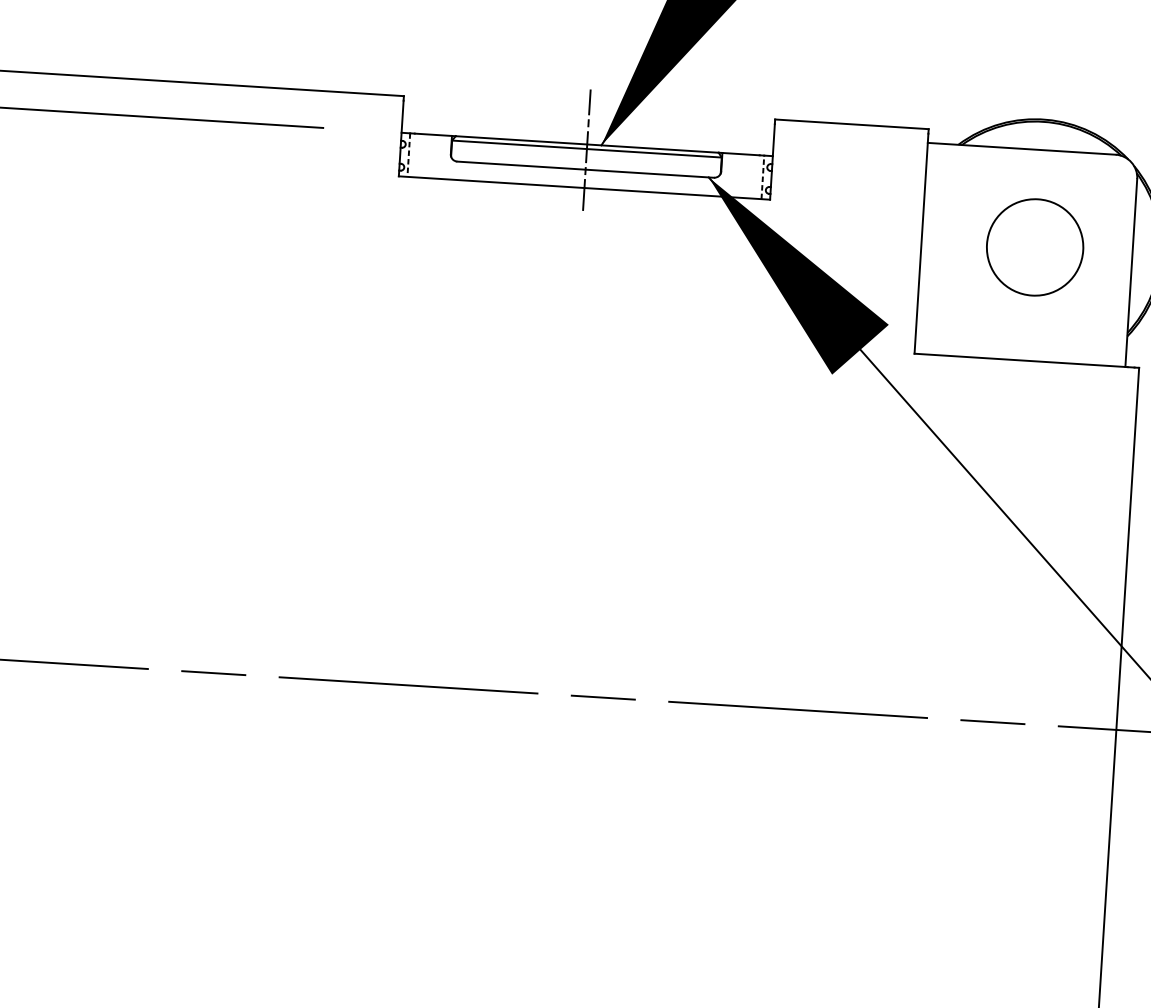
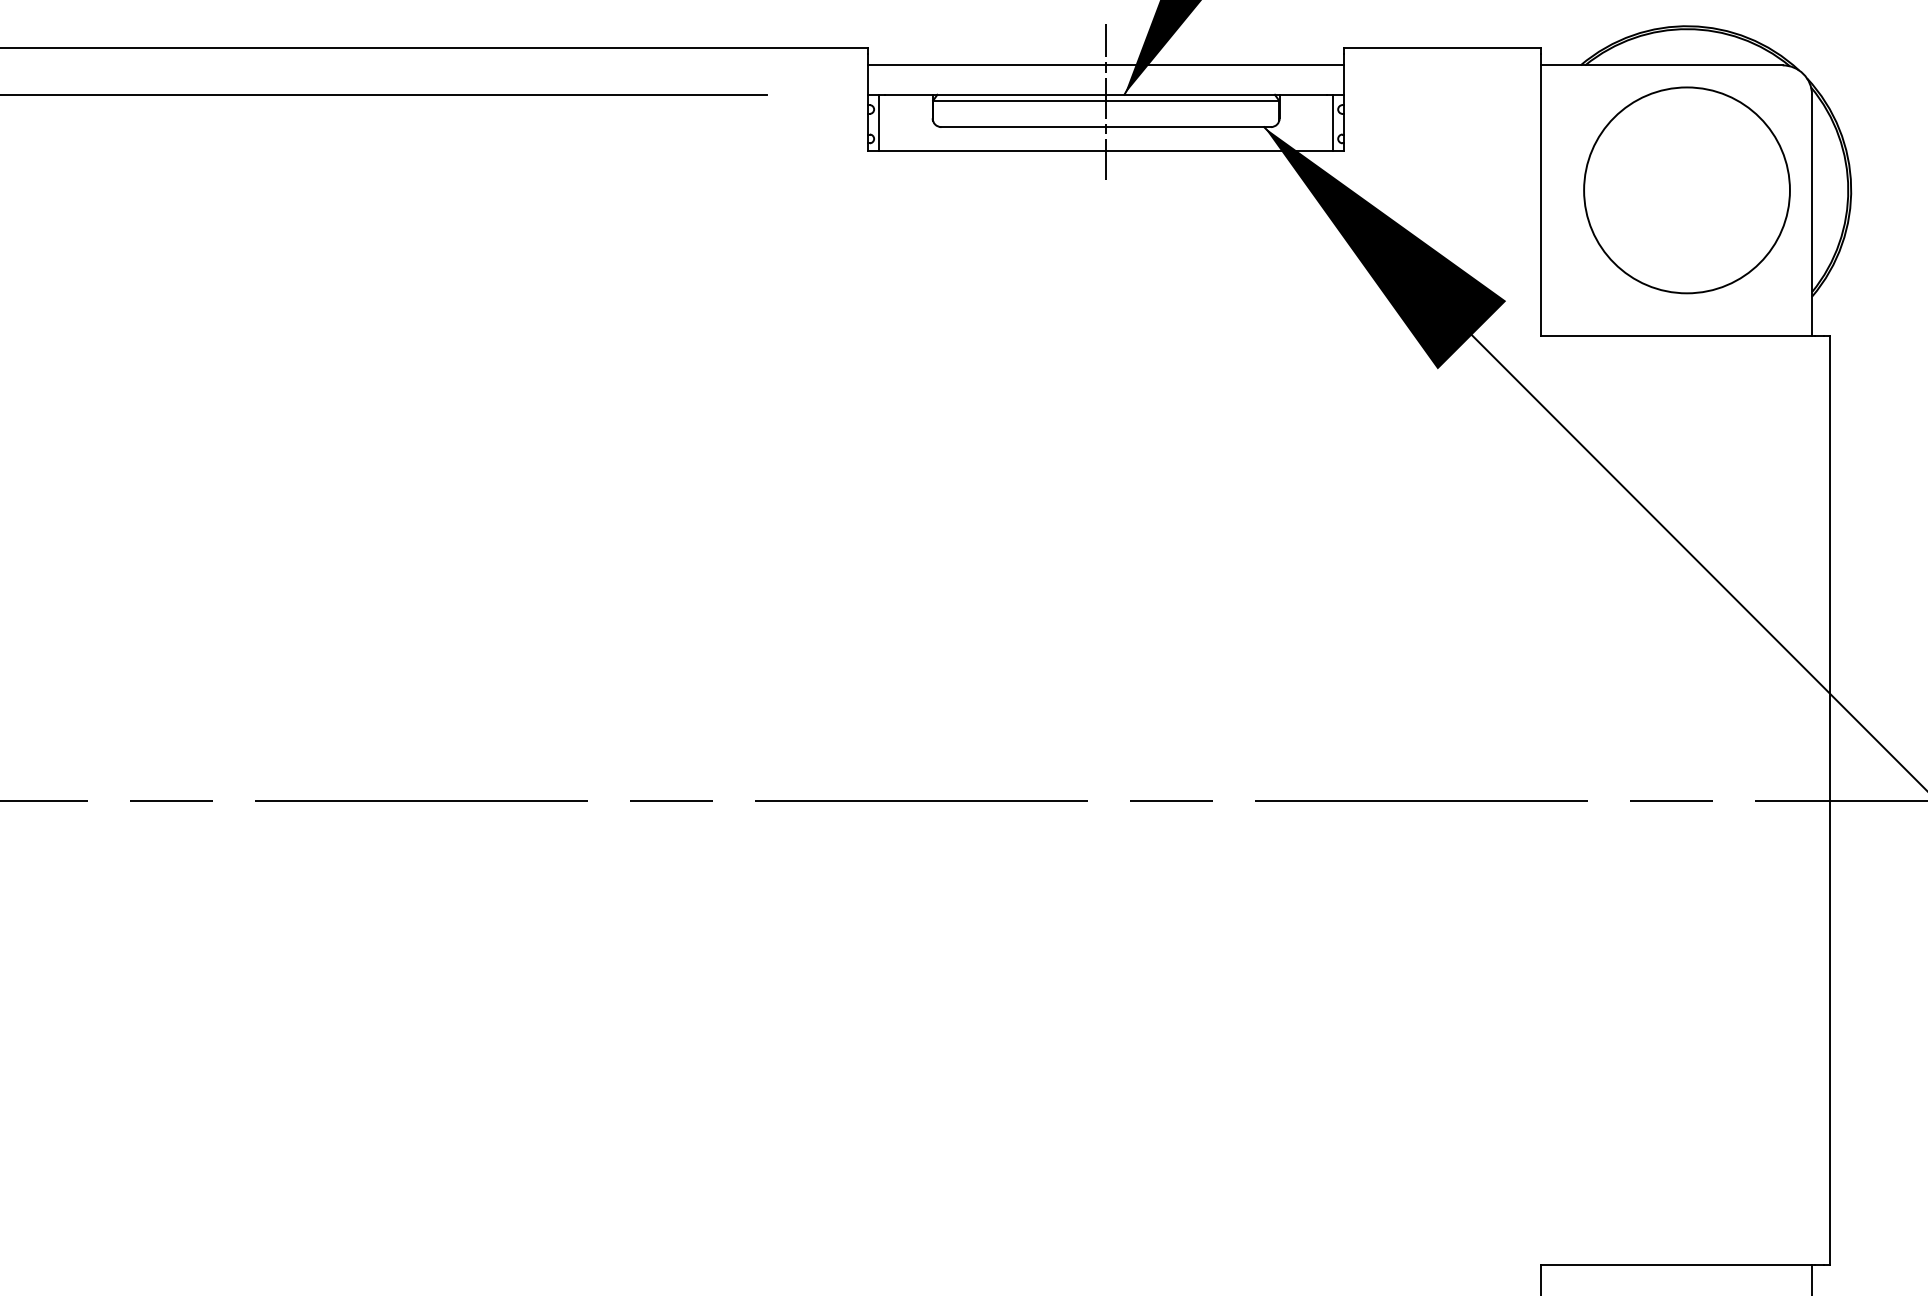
line: (588, 121) -> (1105, 65), added
line: (408, 154) -> (878, 122), dashed -> solid
line: (762, 177) -> (1333, 122), dashed -> solid
circle: (1034, 247) -> (1686, 190), size x1.67

